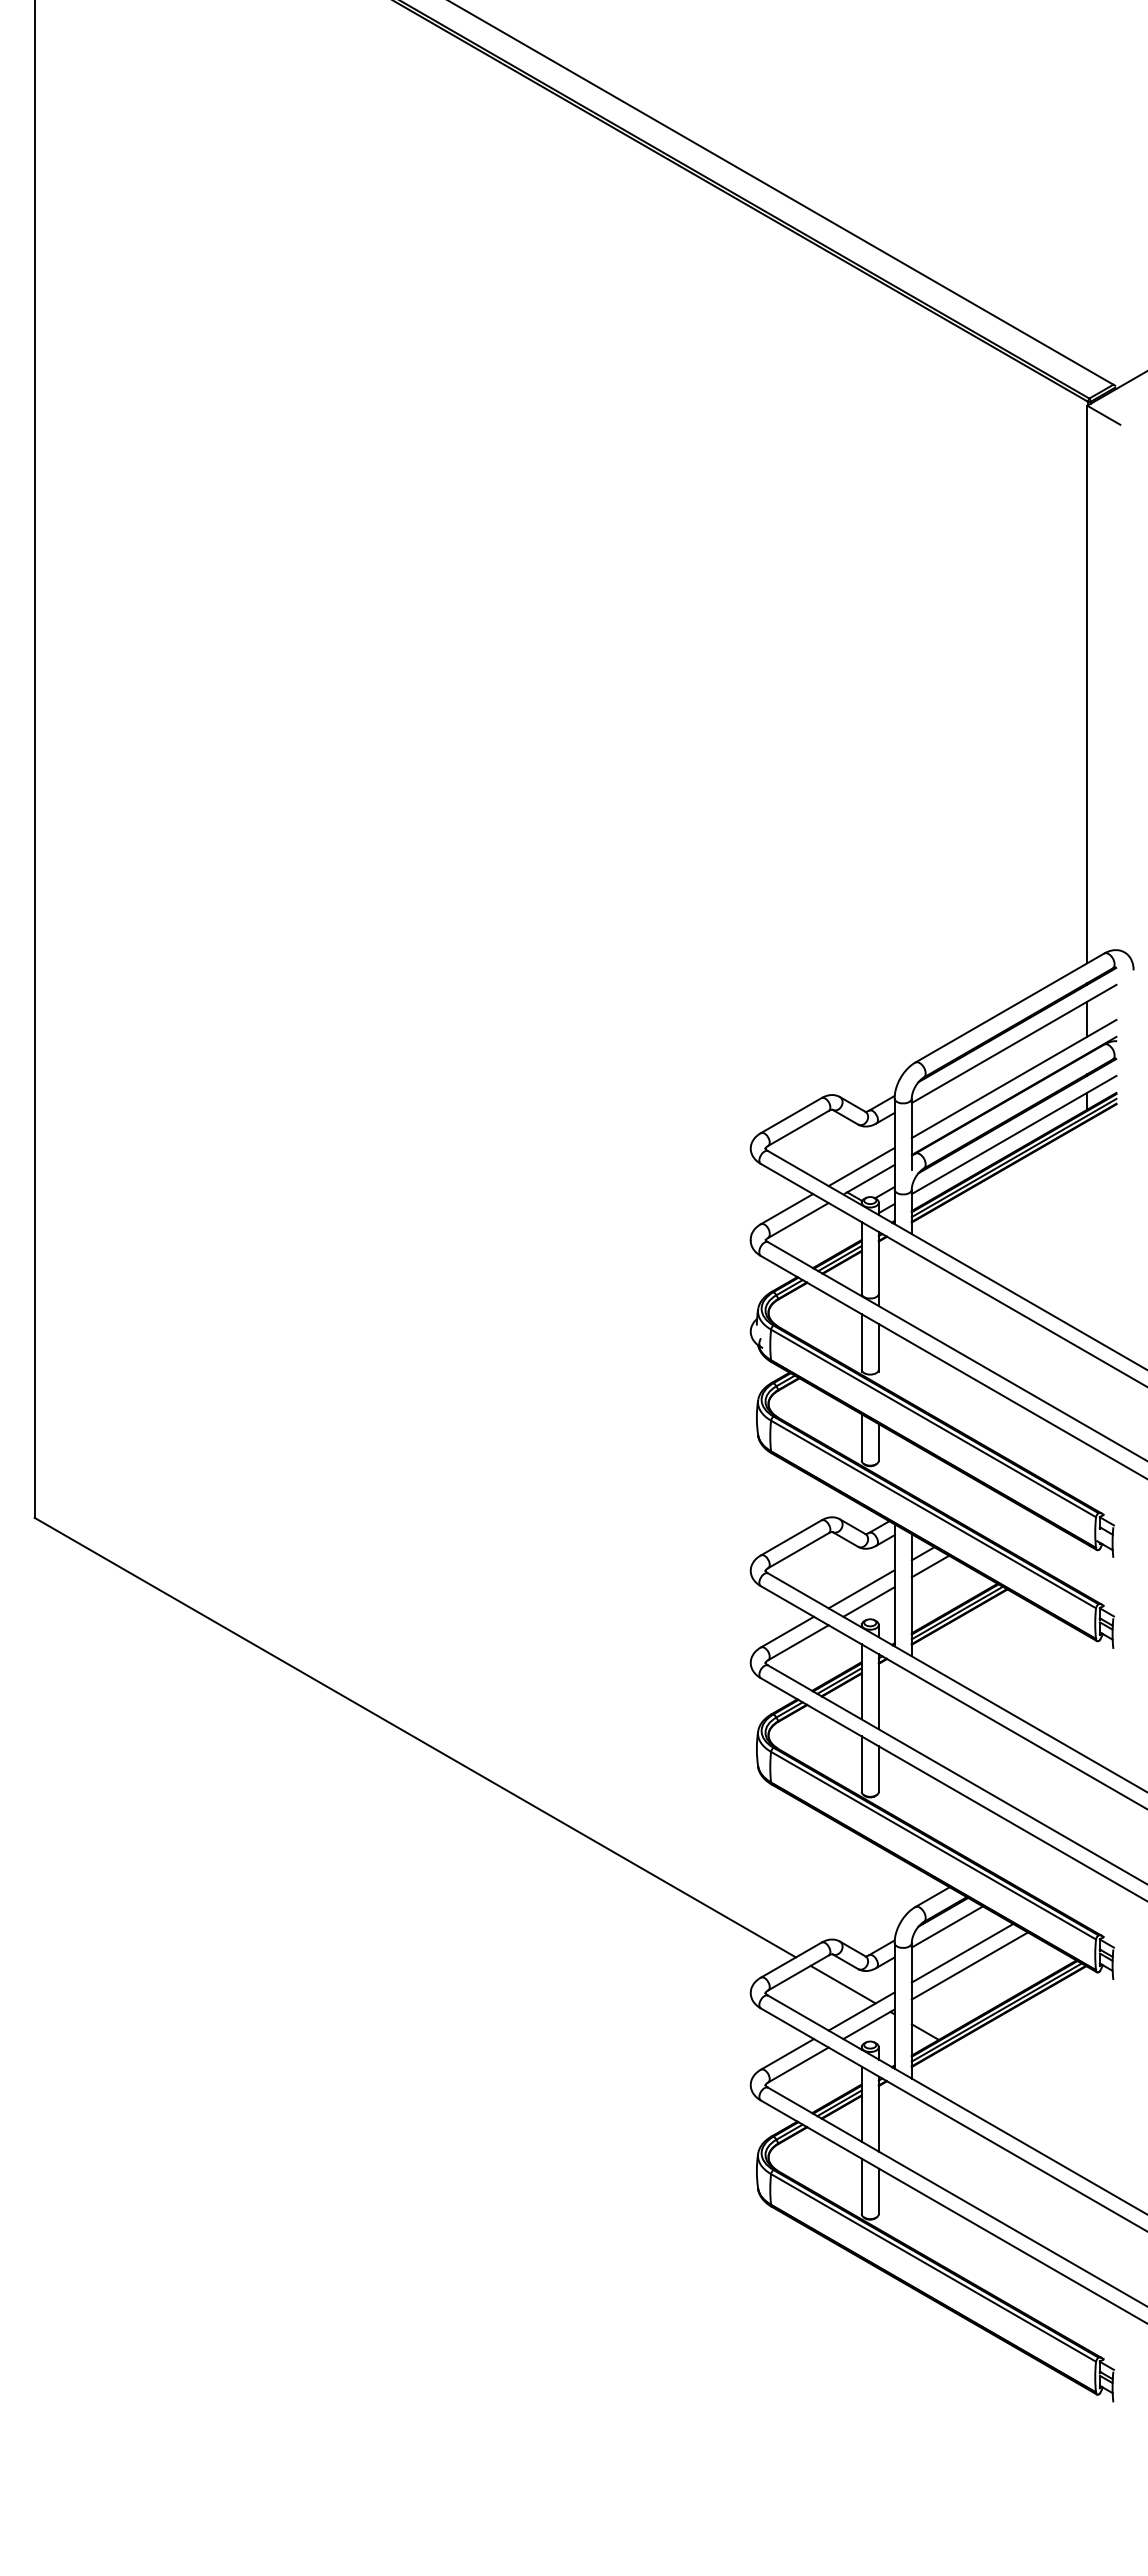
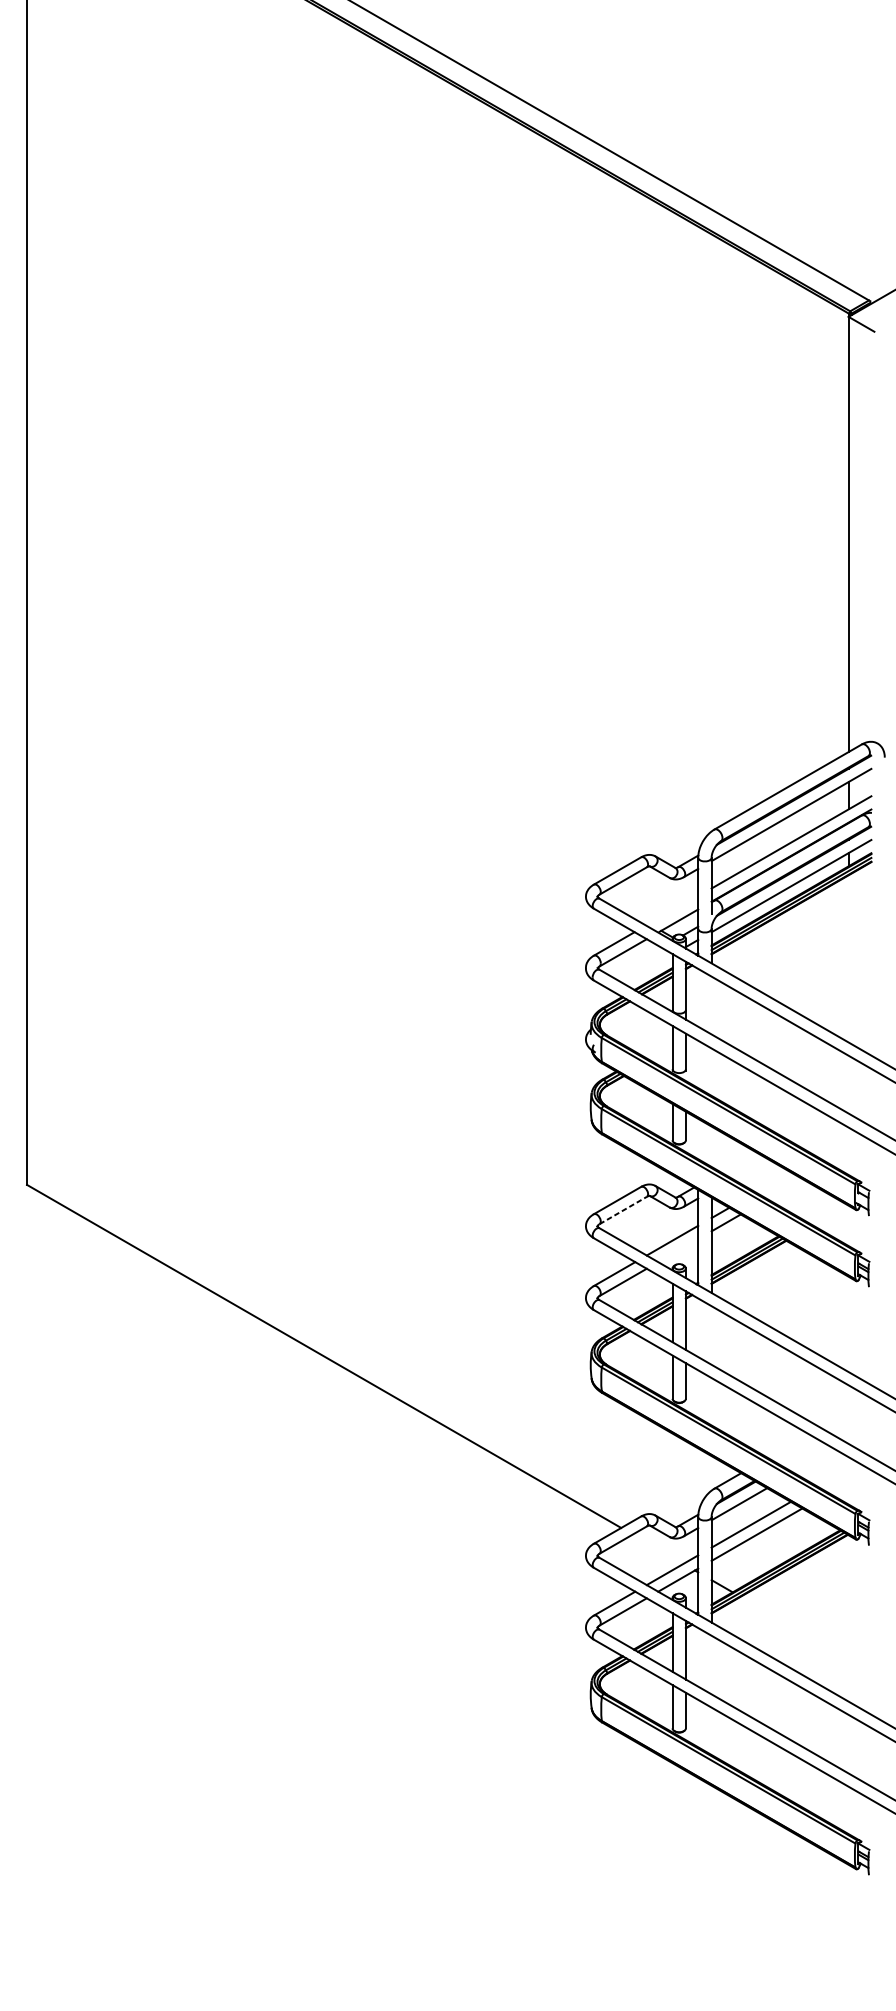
line: (861, 1167) -> (672, 911), removed
line: (798, 1550) -> (623, 1210), solid -> dashed
line: (868, 1601) -> (677, 1250), removed
line: (842, 1984) -> (657, 1549), removed

